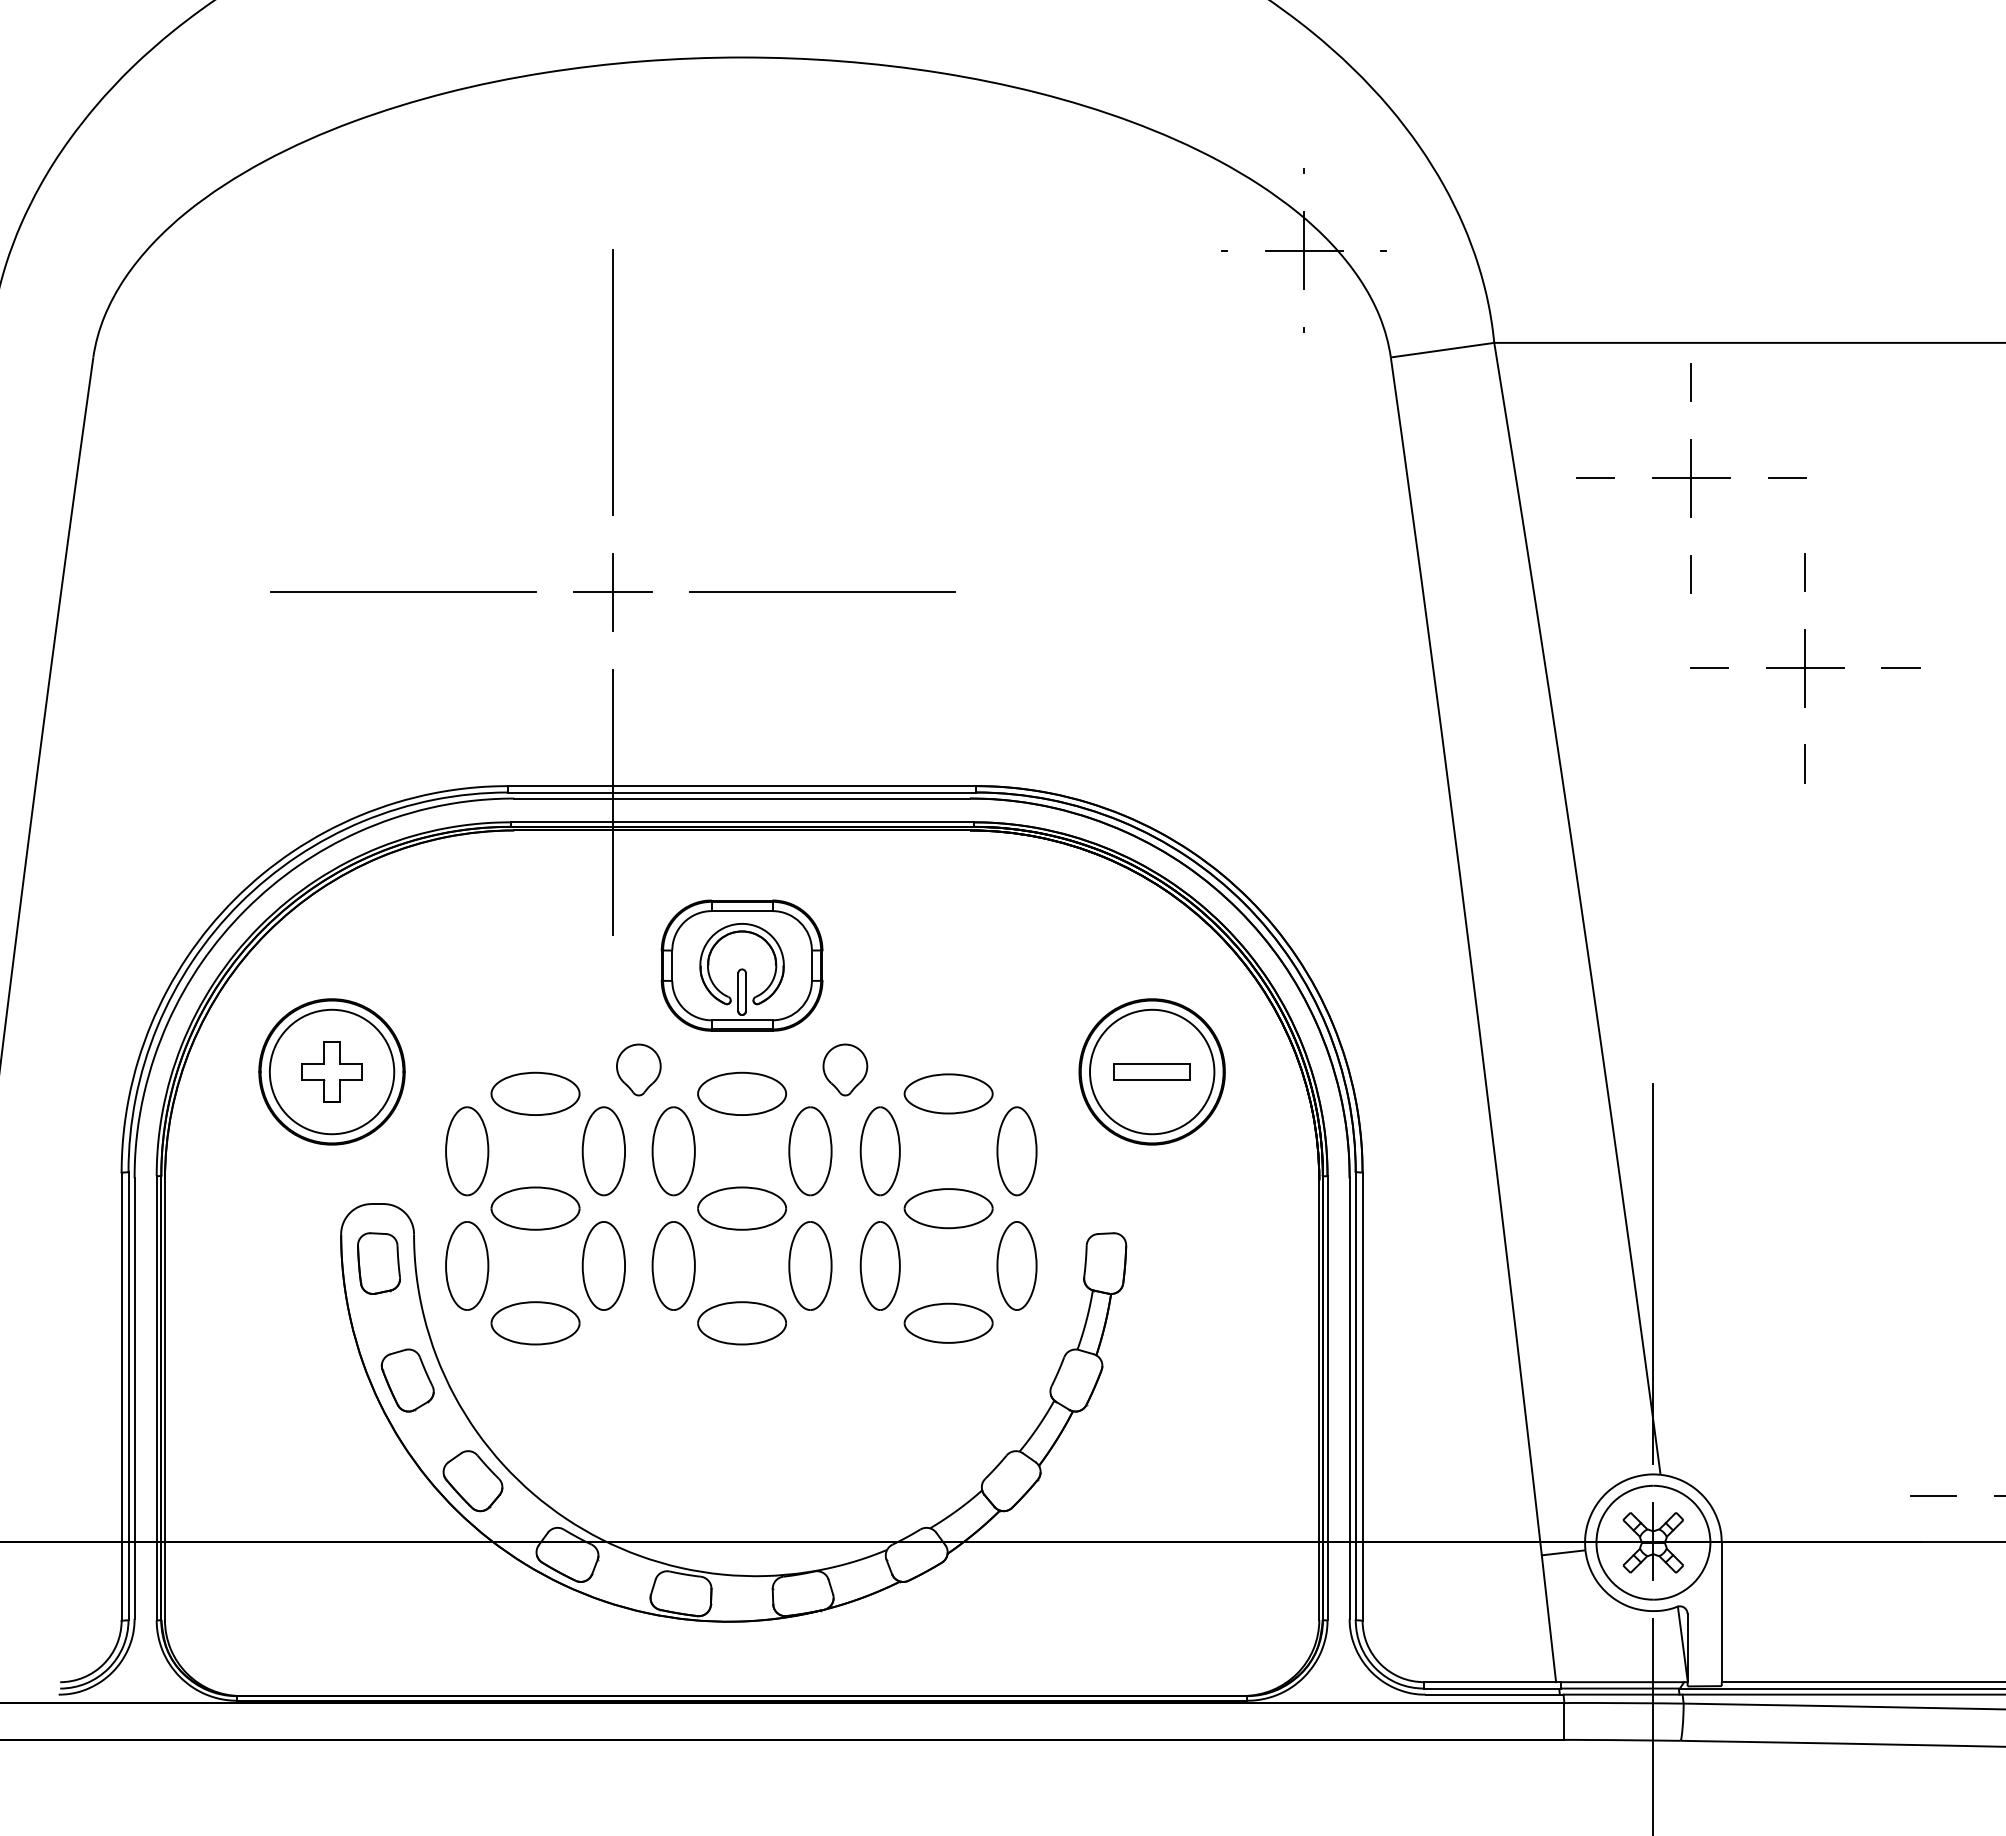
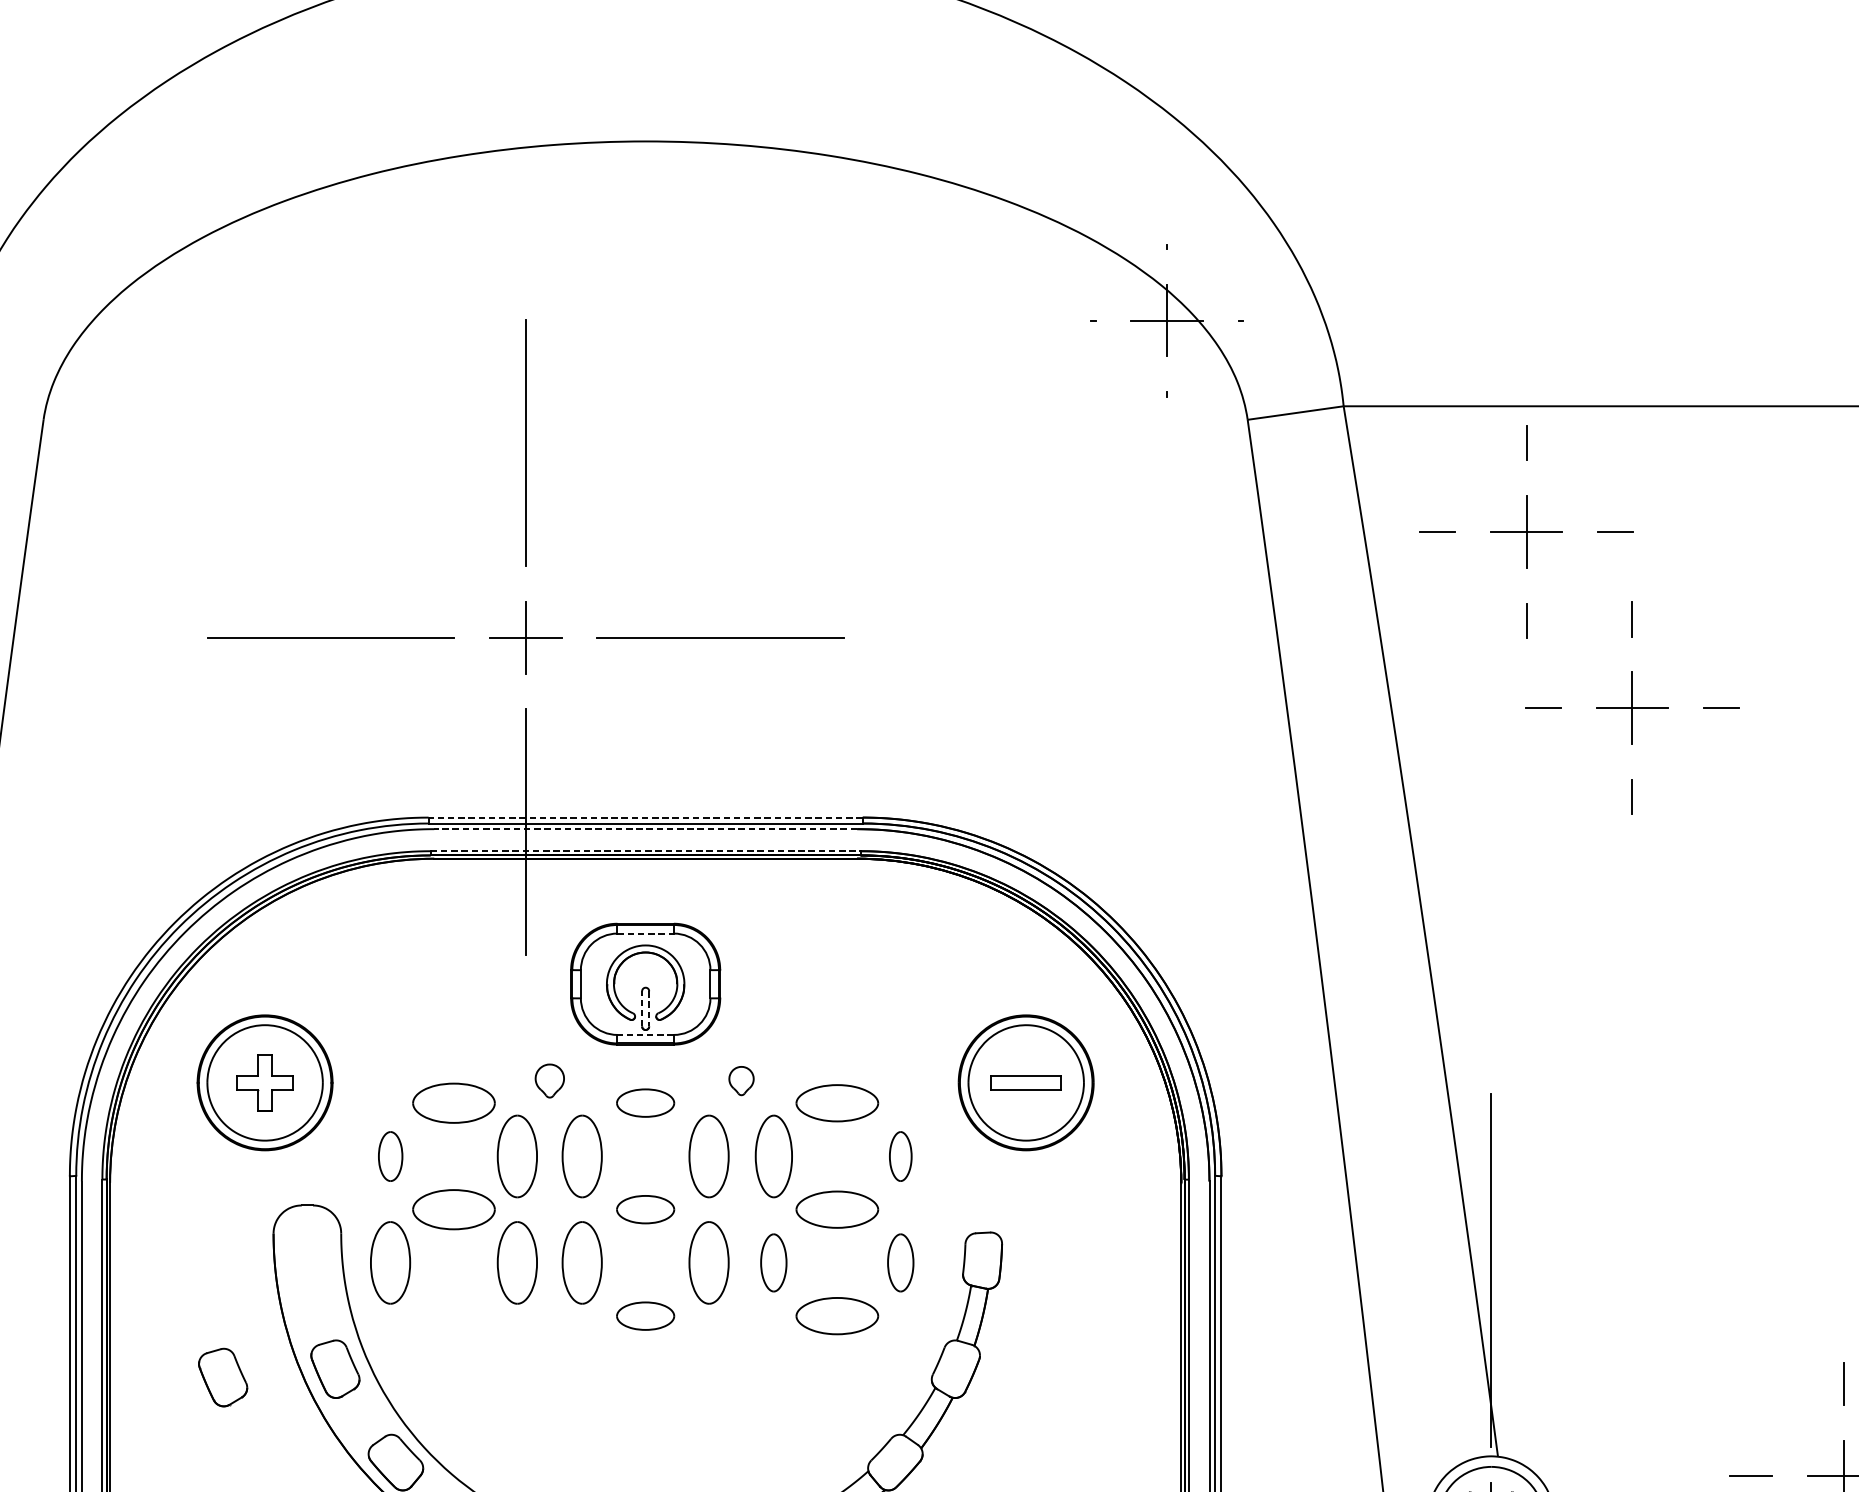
line: (742, 786) -> (646, 817), solid -> dashed
line: (742, 798) -> (646, 829), solid -> dashed
line: (742, 822) -> (646, 851), solid -> dashed
line: (742, 911) -> (646, 933), solid -> dashed
line: (738, 992) -> (642, 1009), solid -> dashed
line: (745, 992) -> (648, 1009), solid -> dashed
line: (741, 1020) -> (645, 1035), solid -> dashed
part: (638, 1069) -> (549, 1080), size x0.7
part: (845, 1069) -> (741, 1080), size x0.6
part: (741, 1093) -> (645, 1102), size x0.7
part: (467, 1151) -> (390, 1156), size x0.6
part: (1016, 1151) -> (900, 1156), size x0.6
part: (741, 1208) -> (645, 1209), size x0.7
part: (378, 1263) -> (308, 1260), removed
part: (879, 1265) -> (773, 1262), size x0.7
part: (1016, 1265) -> (900, 1262), size x0.7
part: (535, 1323) -> (453, 1316), removed
part: (741, 1323) -> (645, 1316), size x0.7
part: (286, 1389) -> (222, 1377), added

